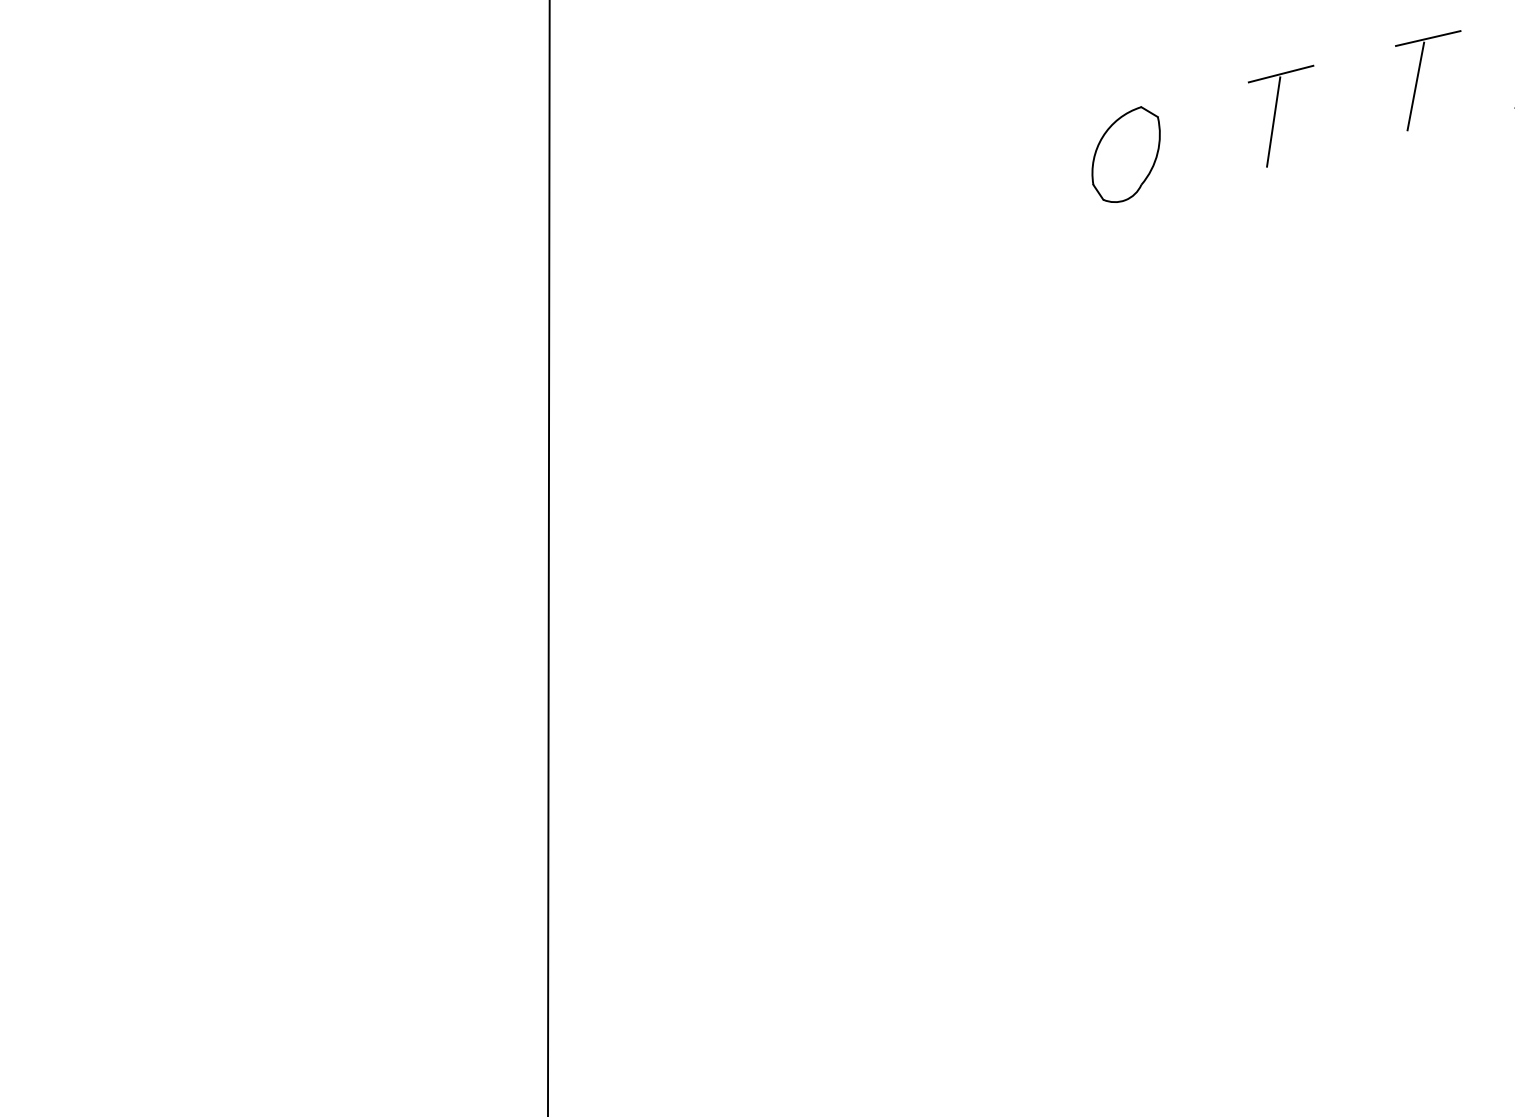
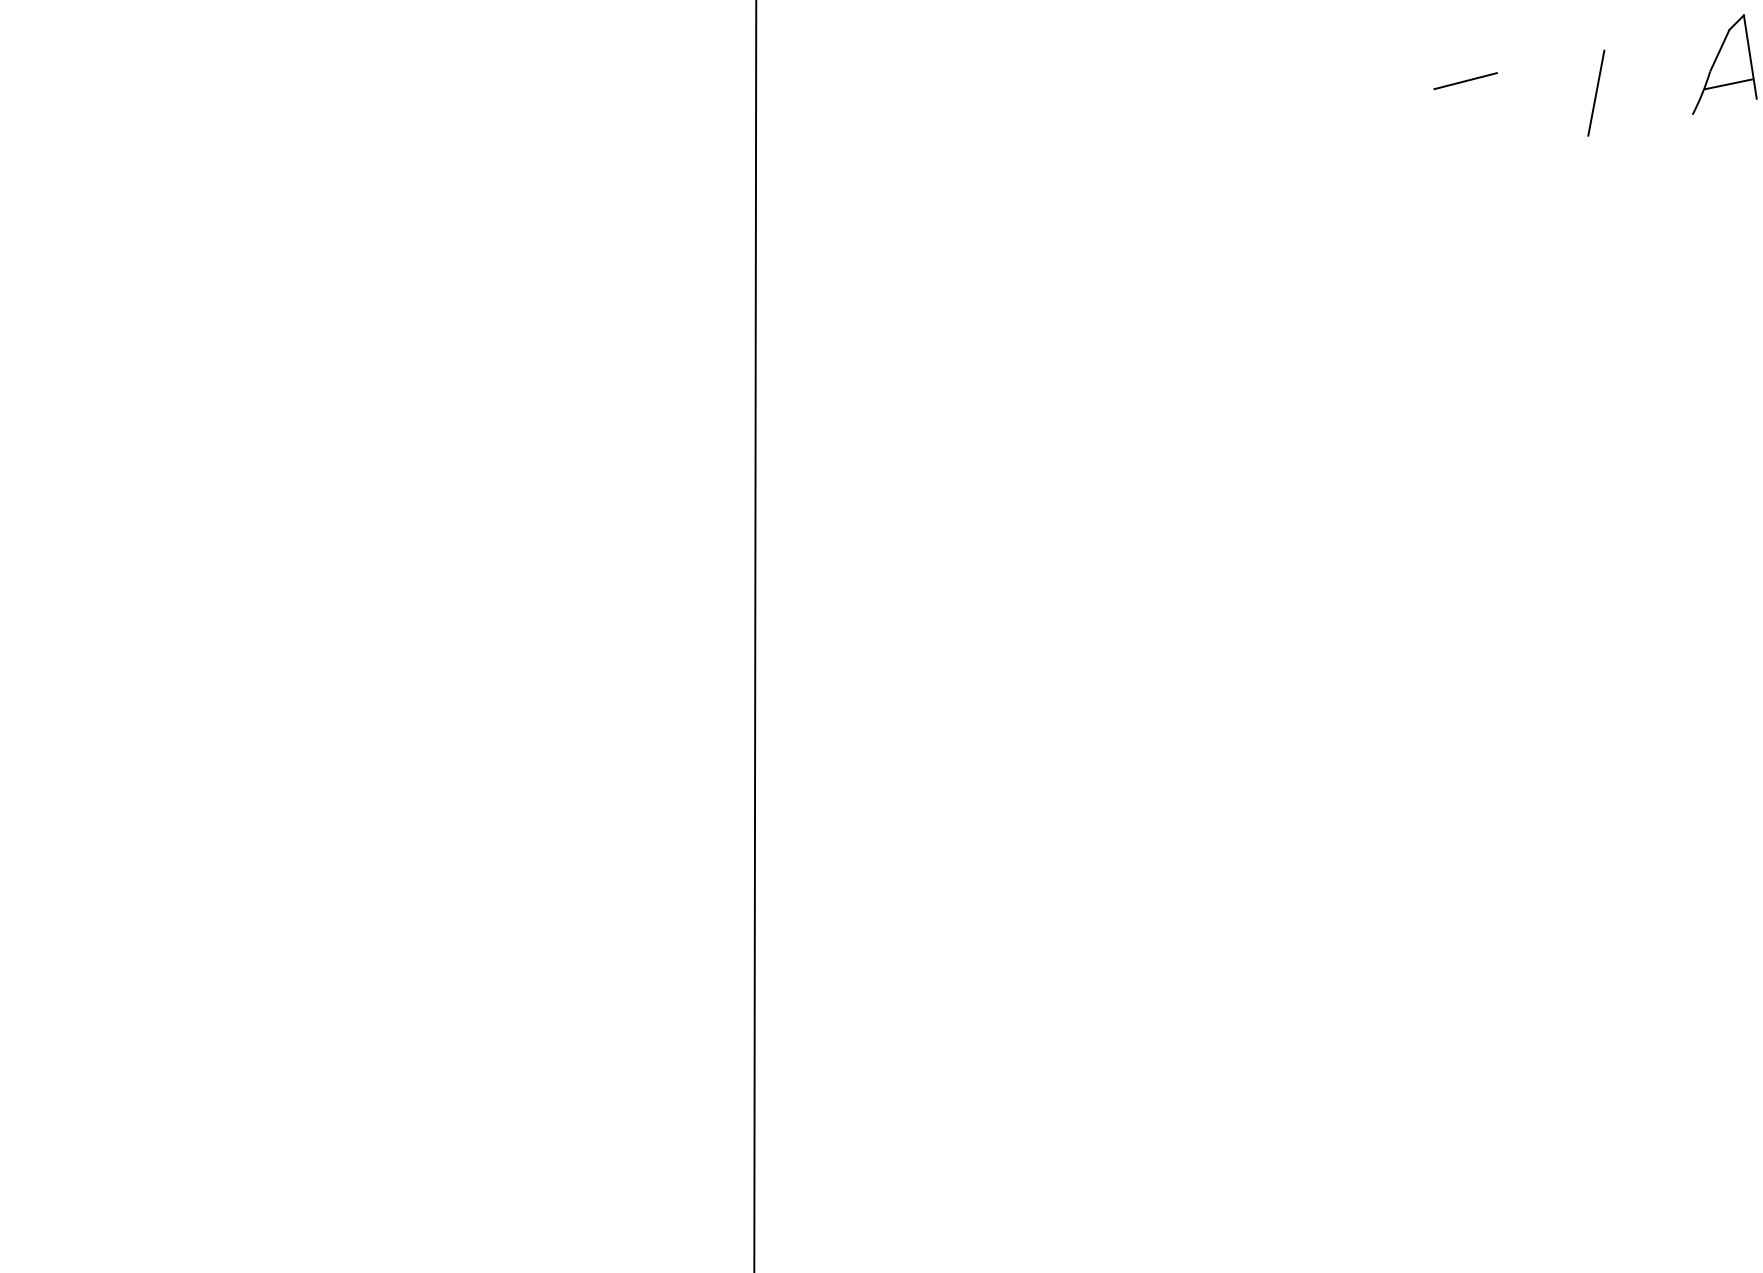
line: (1428, 38) -> (1608, 46), removed
line: (1273, 121) -> (1458, 127), removed
part: (1125, 154) -> (1314, 159), removed

